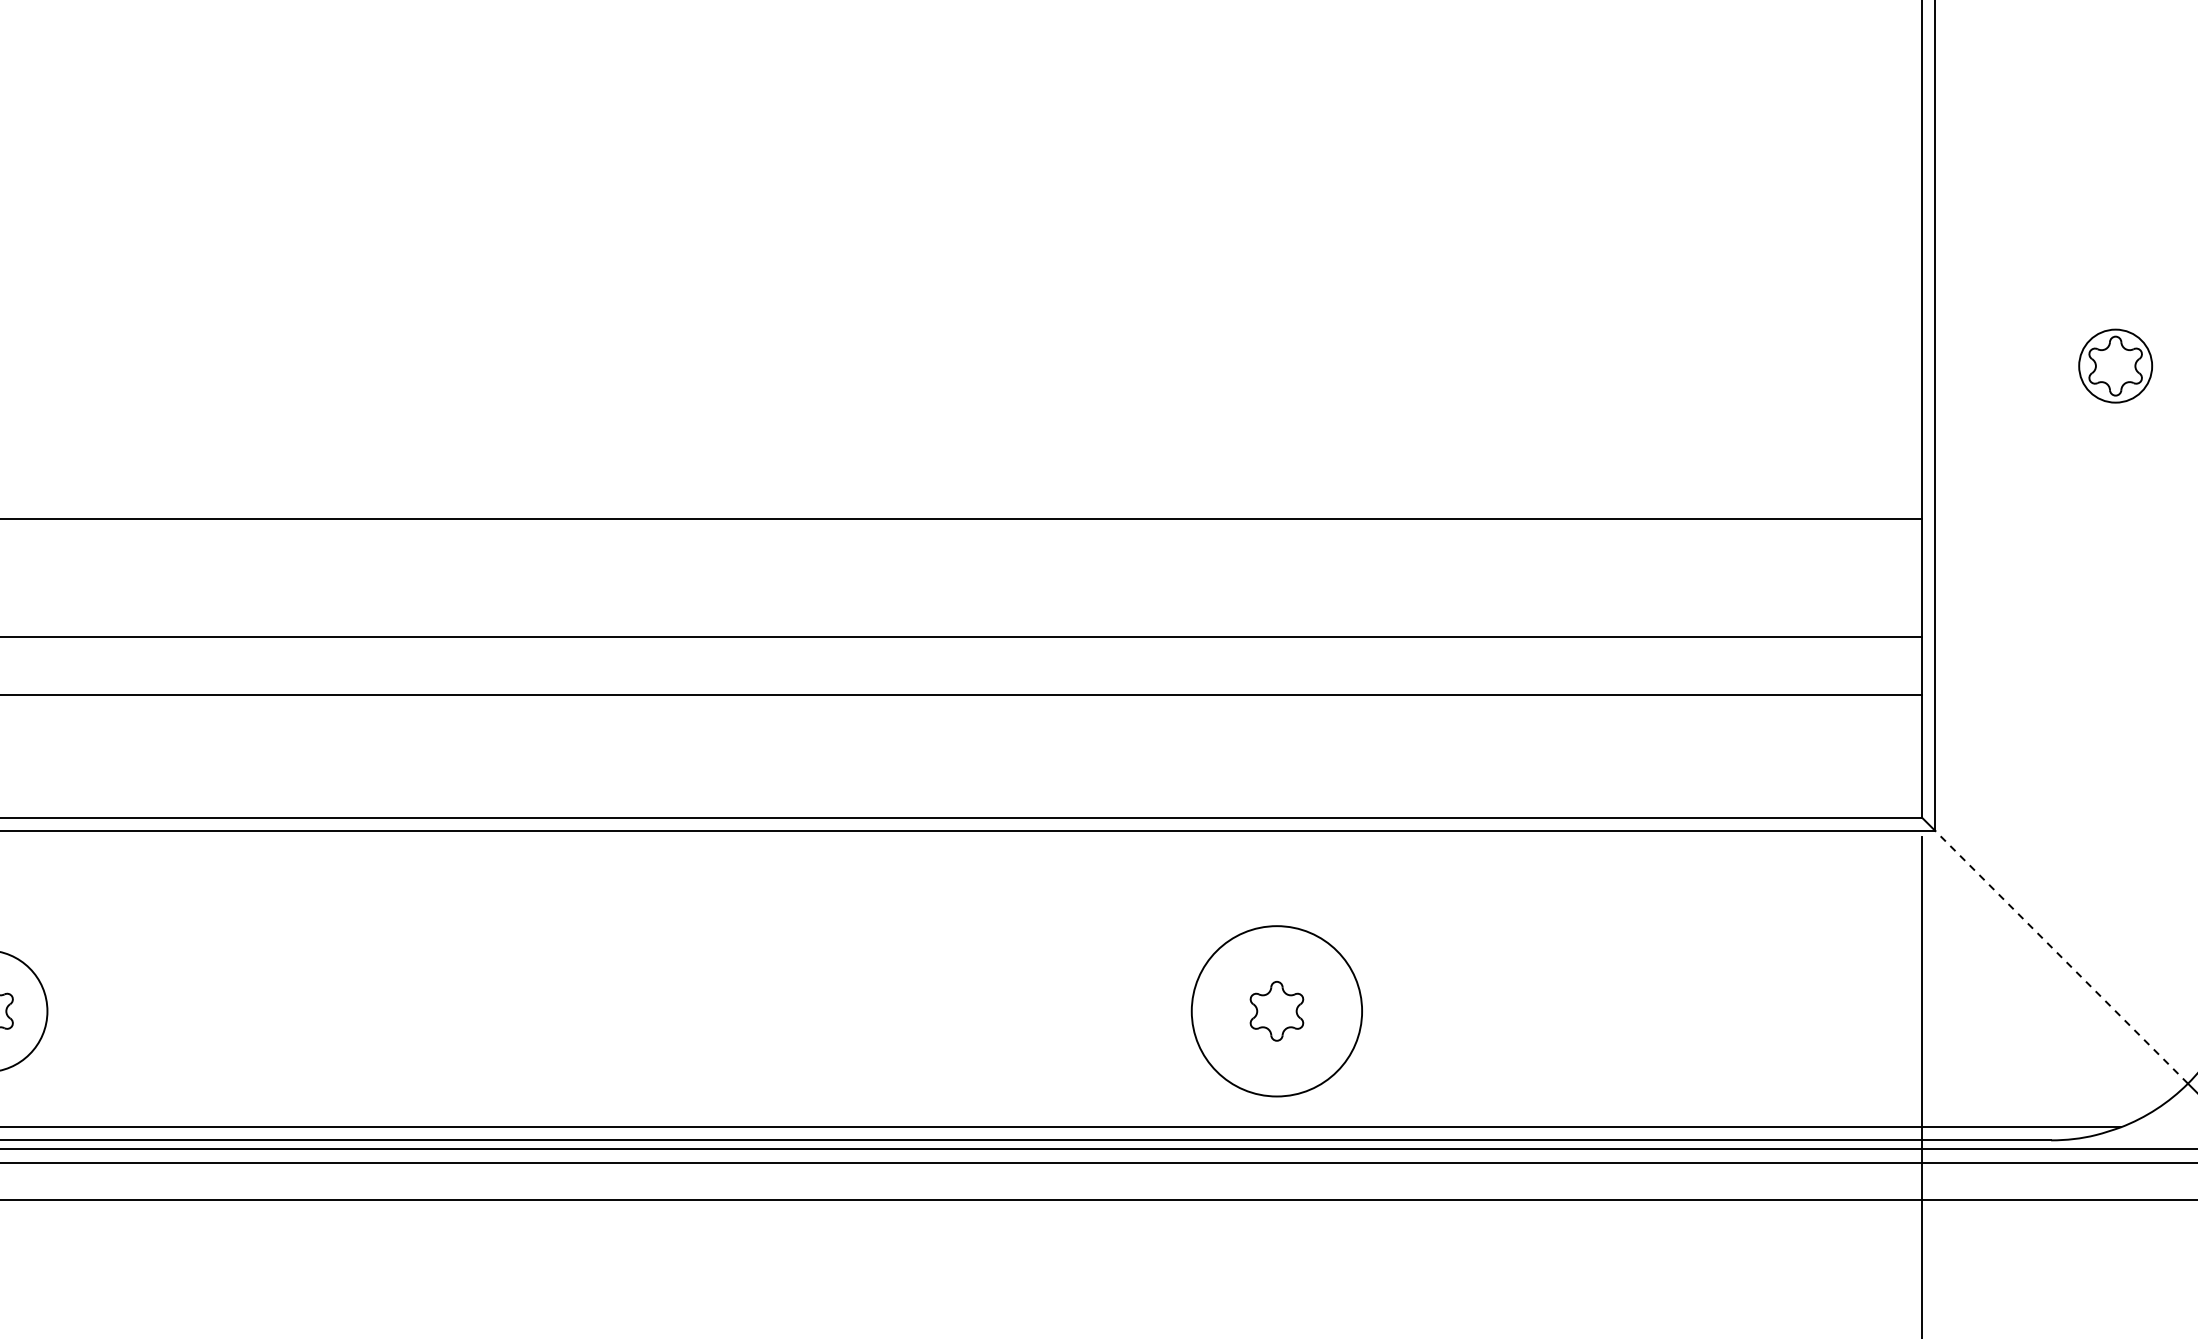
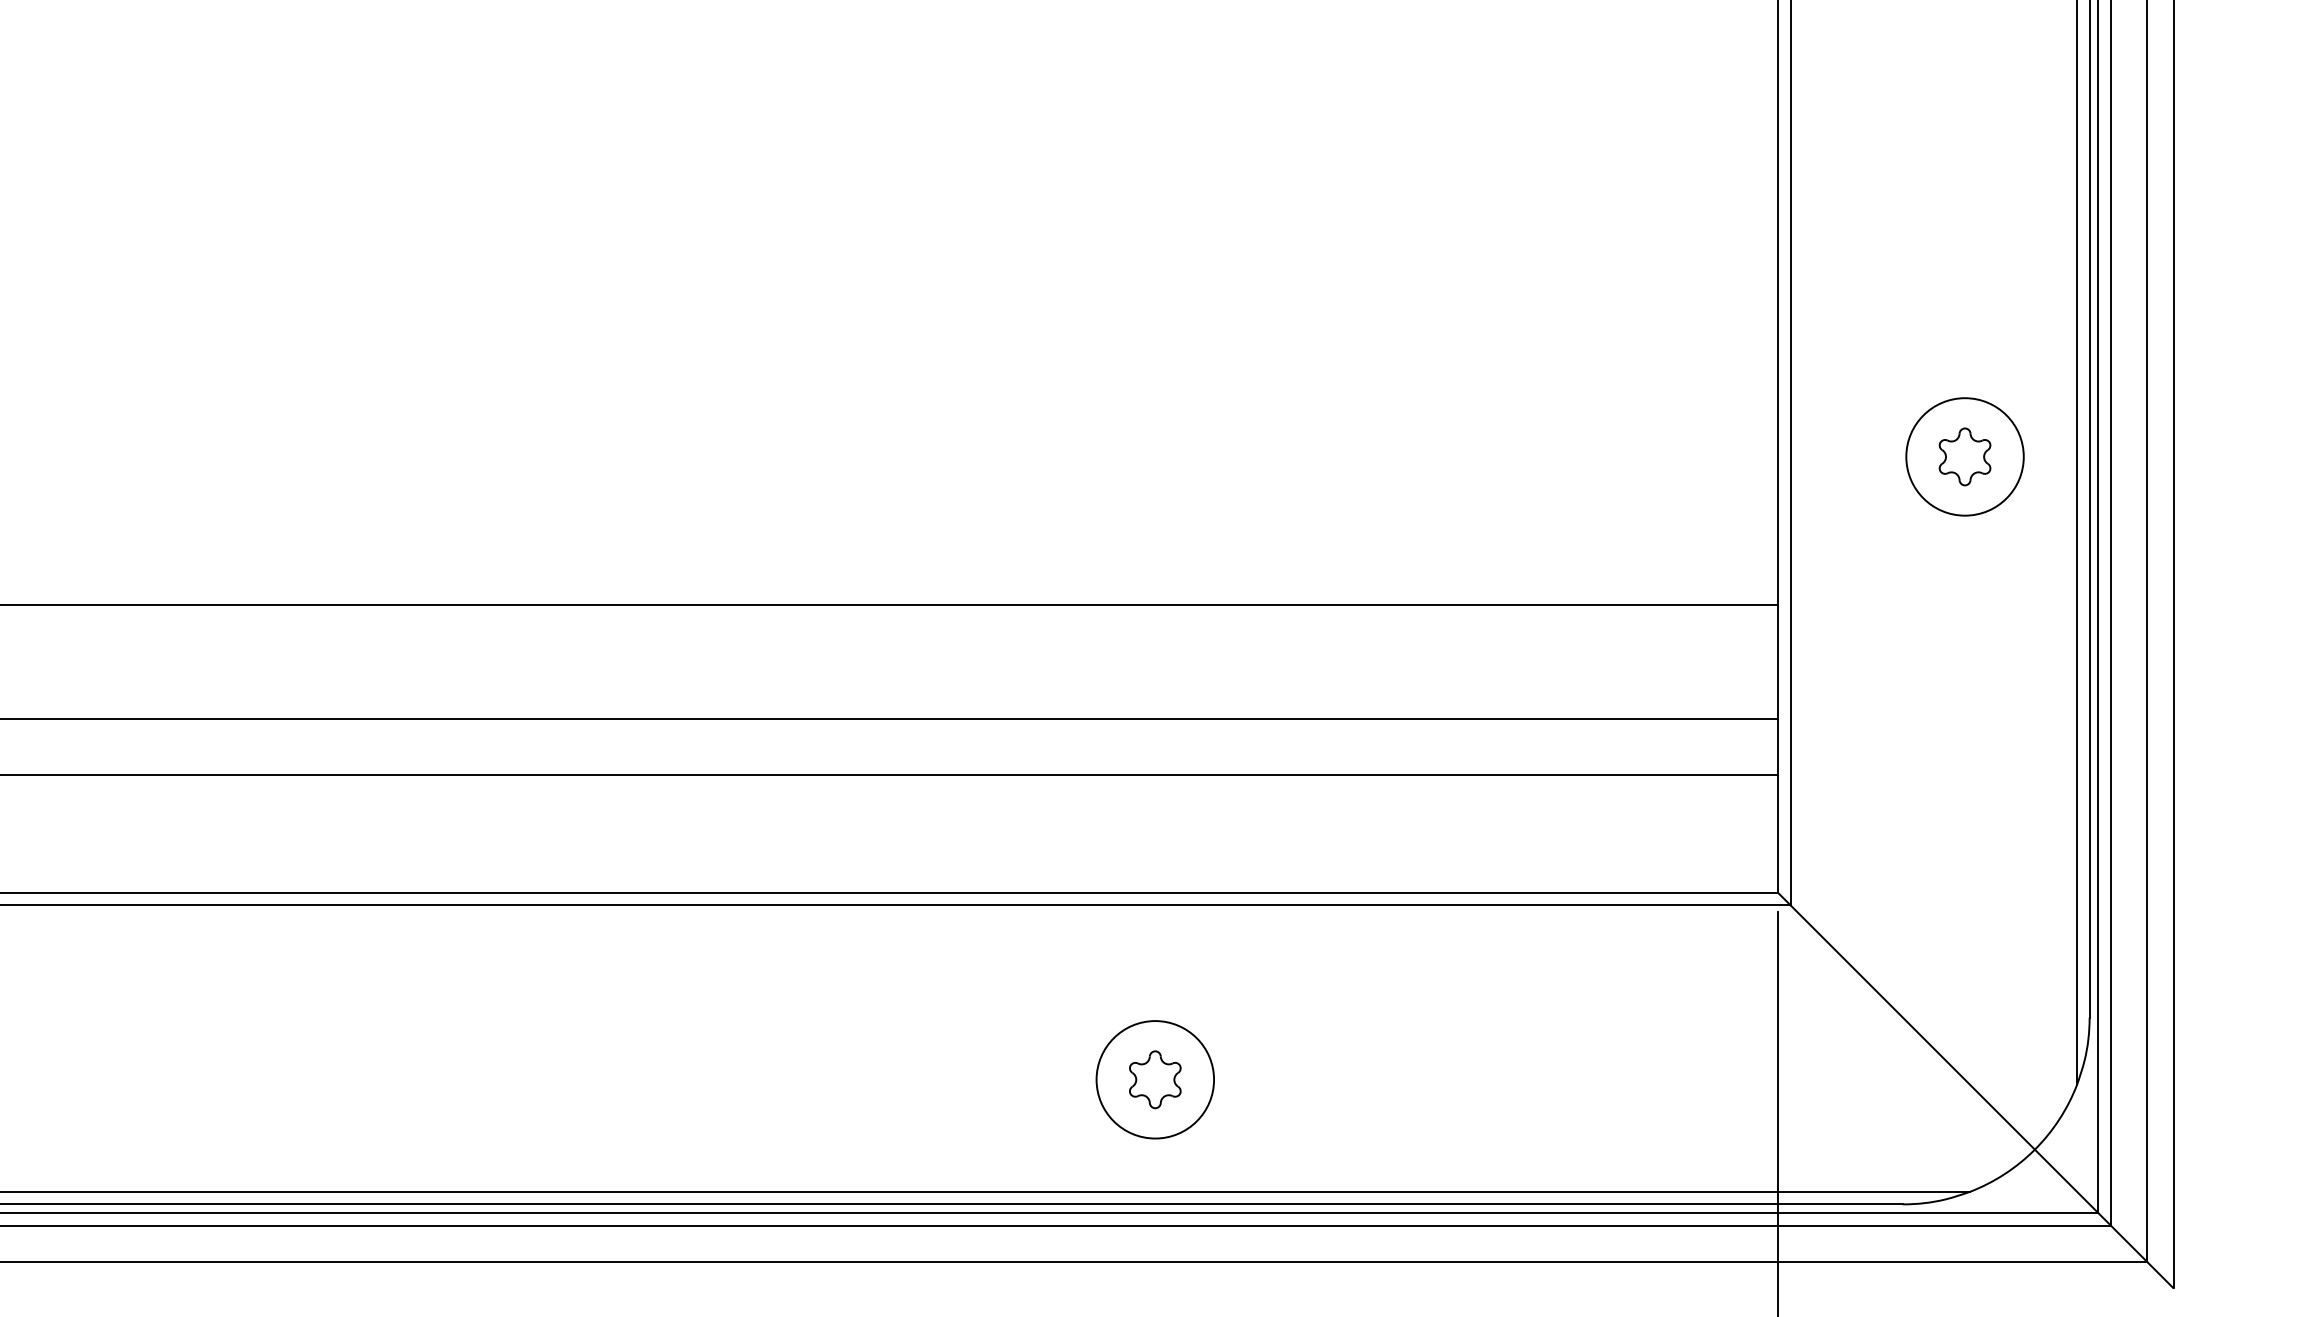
circle: (2115, 365) -> (1964, 456), size x1.67
line: (2061, 957) -> (1912, 1027), dashed -> solid
circle: (1277, 1011) -> (1155, 1079), size x0.71

